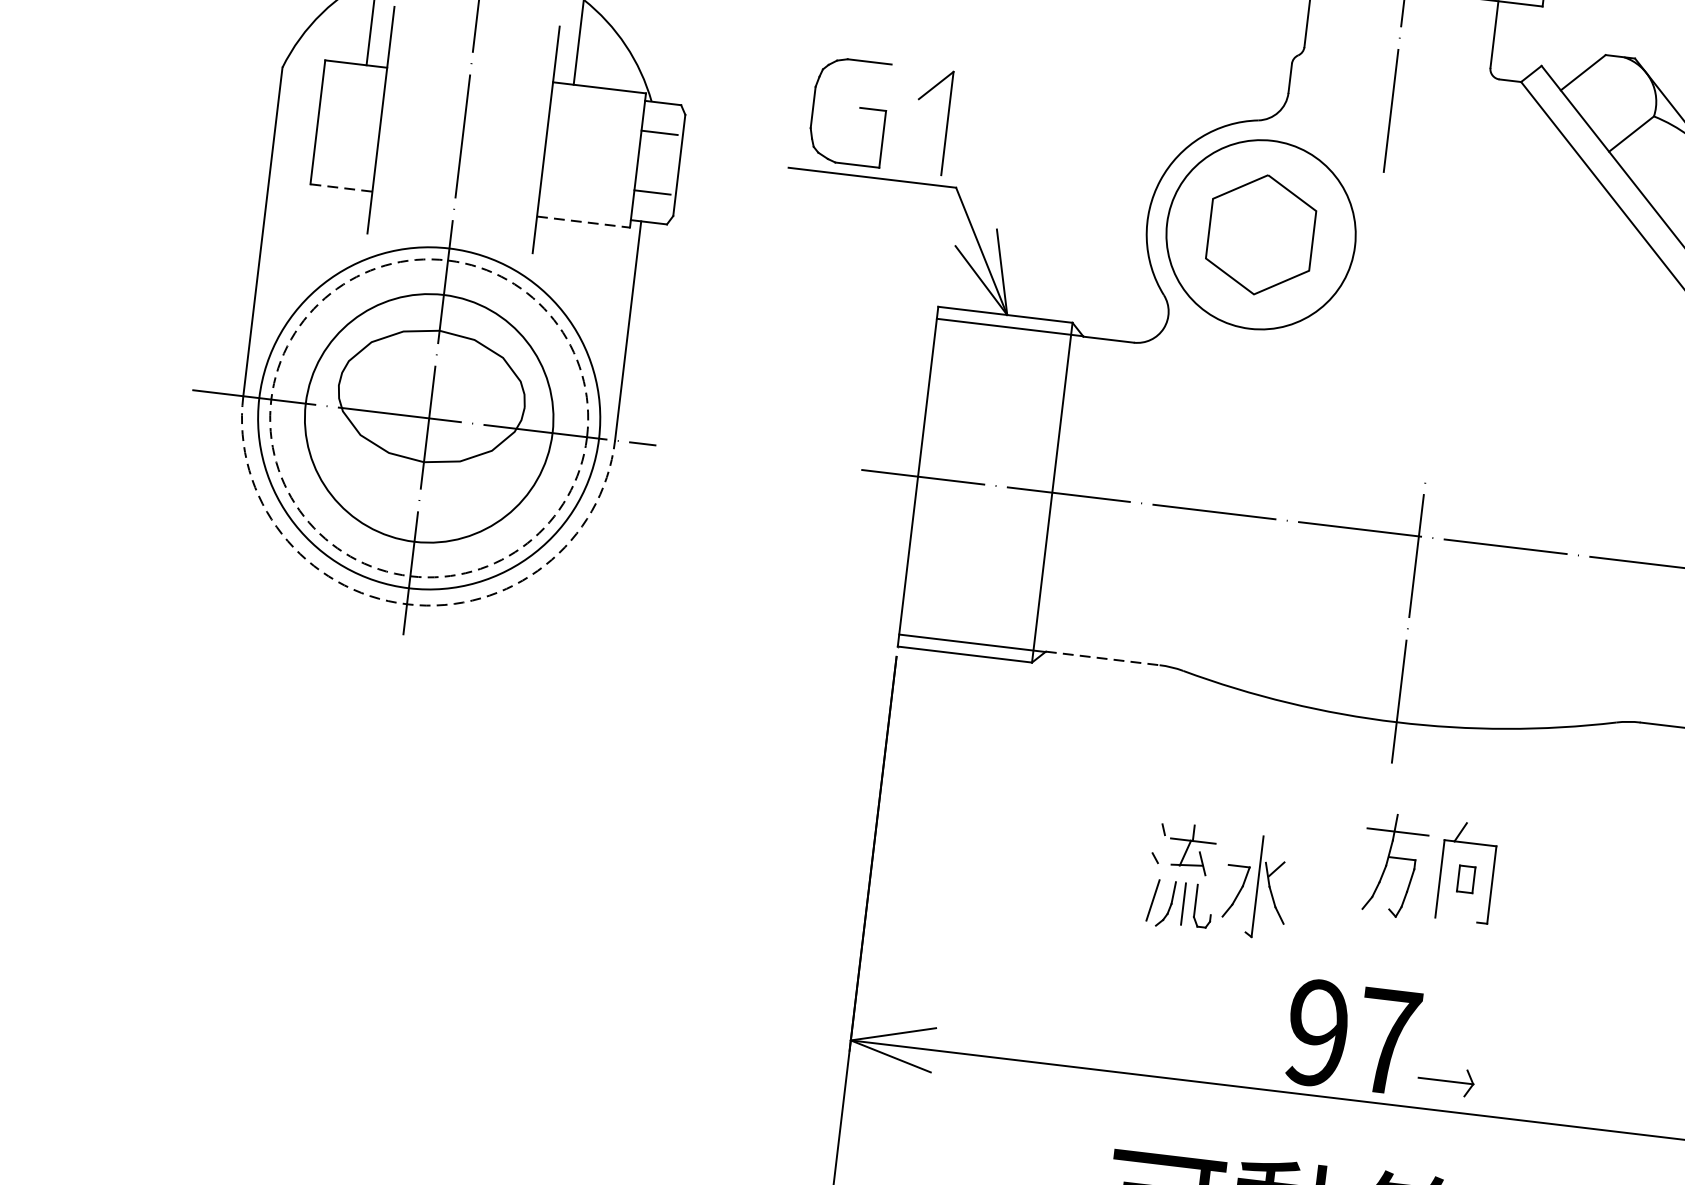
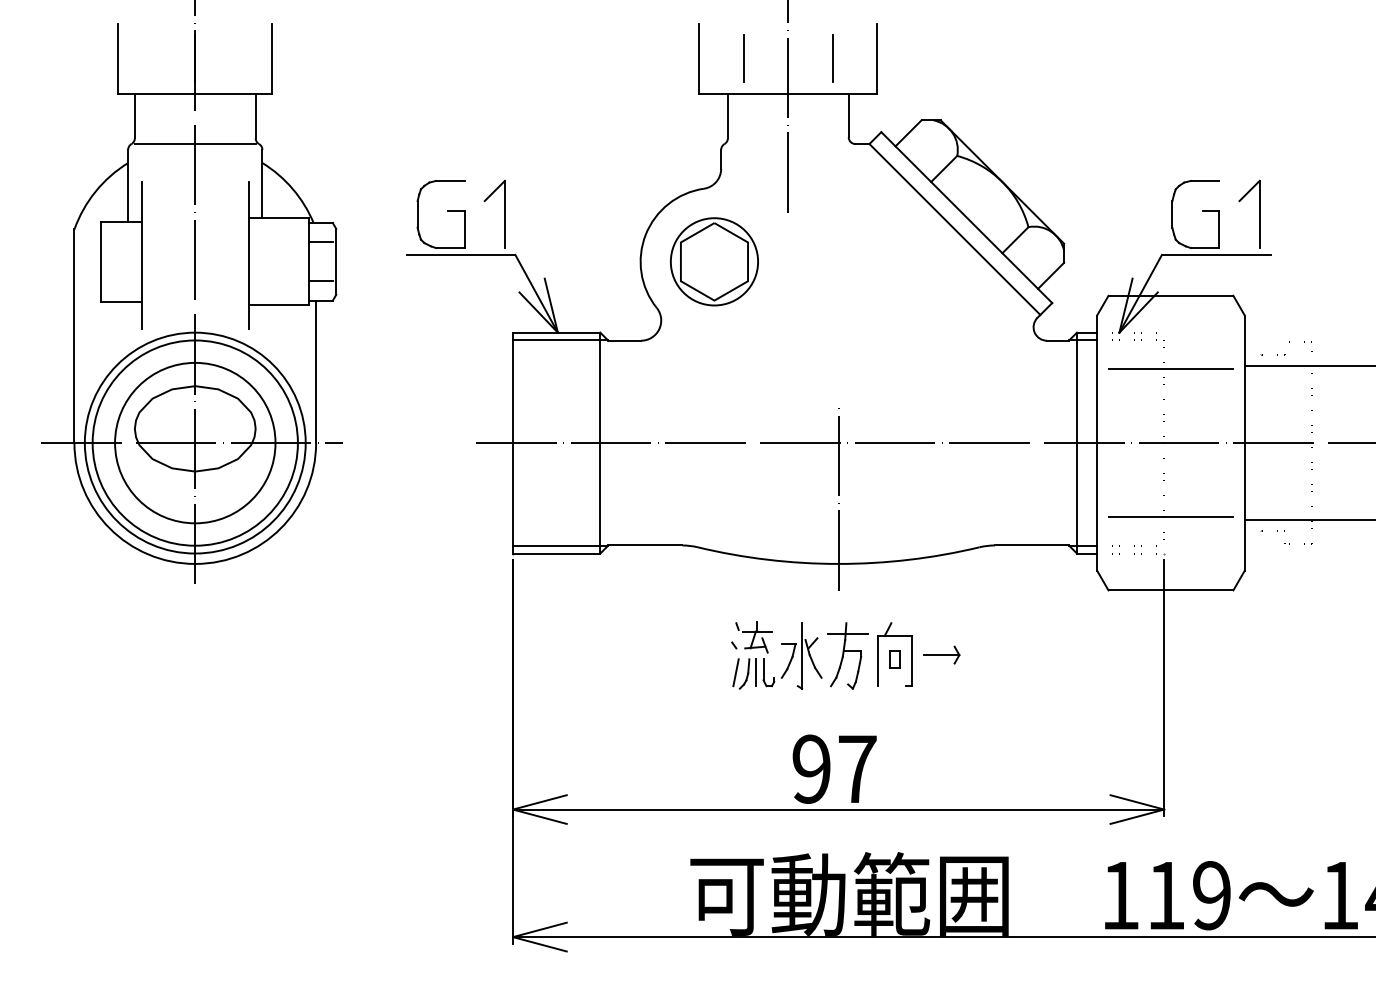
line: (341, 188) -> (121, 302), dashed -> solid
line: (583, 222) -> (279, 305), dashed -> solid
circle: (1261, 234) -> (714, 261), size x0.71
circle: (428, 417) -> (194, 442), dashed -> solid
arc: (407, 603) -> (195, 563), dashed -> solid
line: (1102, 658) -> (645, 545), dashed -> solid
part: (1206, 876) -> (768, 653), moved
part: (1445, 1080) -> (941, 654), moved

